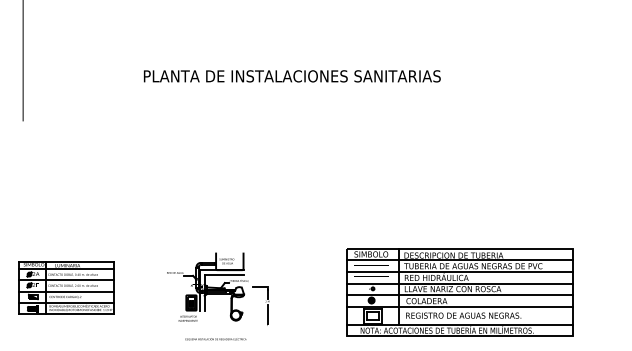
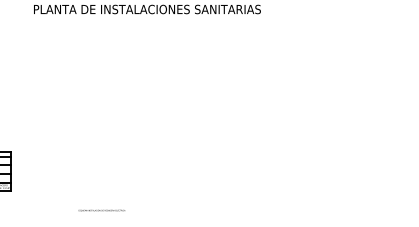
part: (218, 288) -> (90, 171), removed
part: (459, 292) -> (275, 174), removed
text: (215, 339) -> (101, 210), moved

